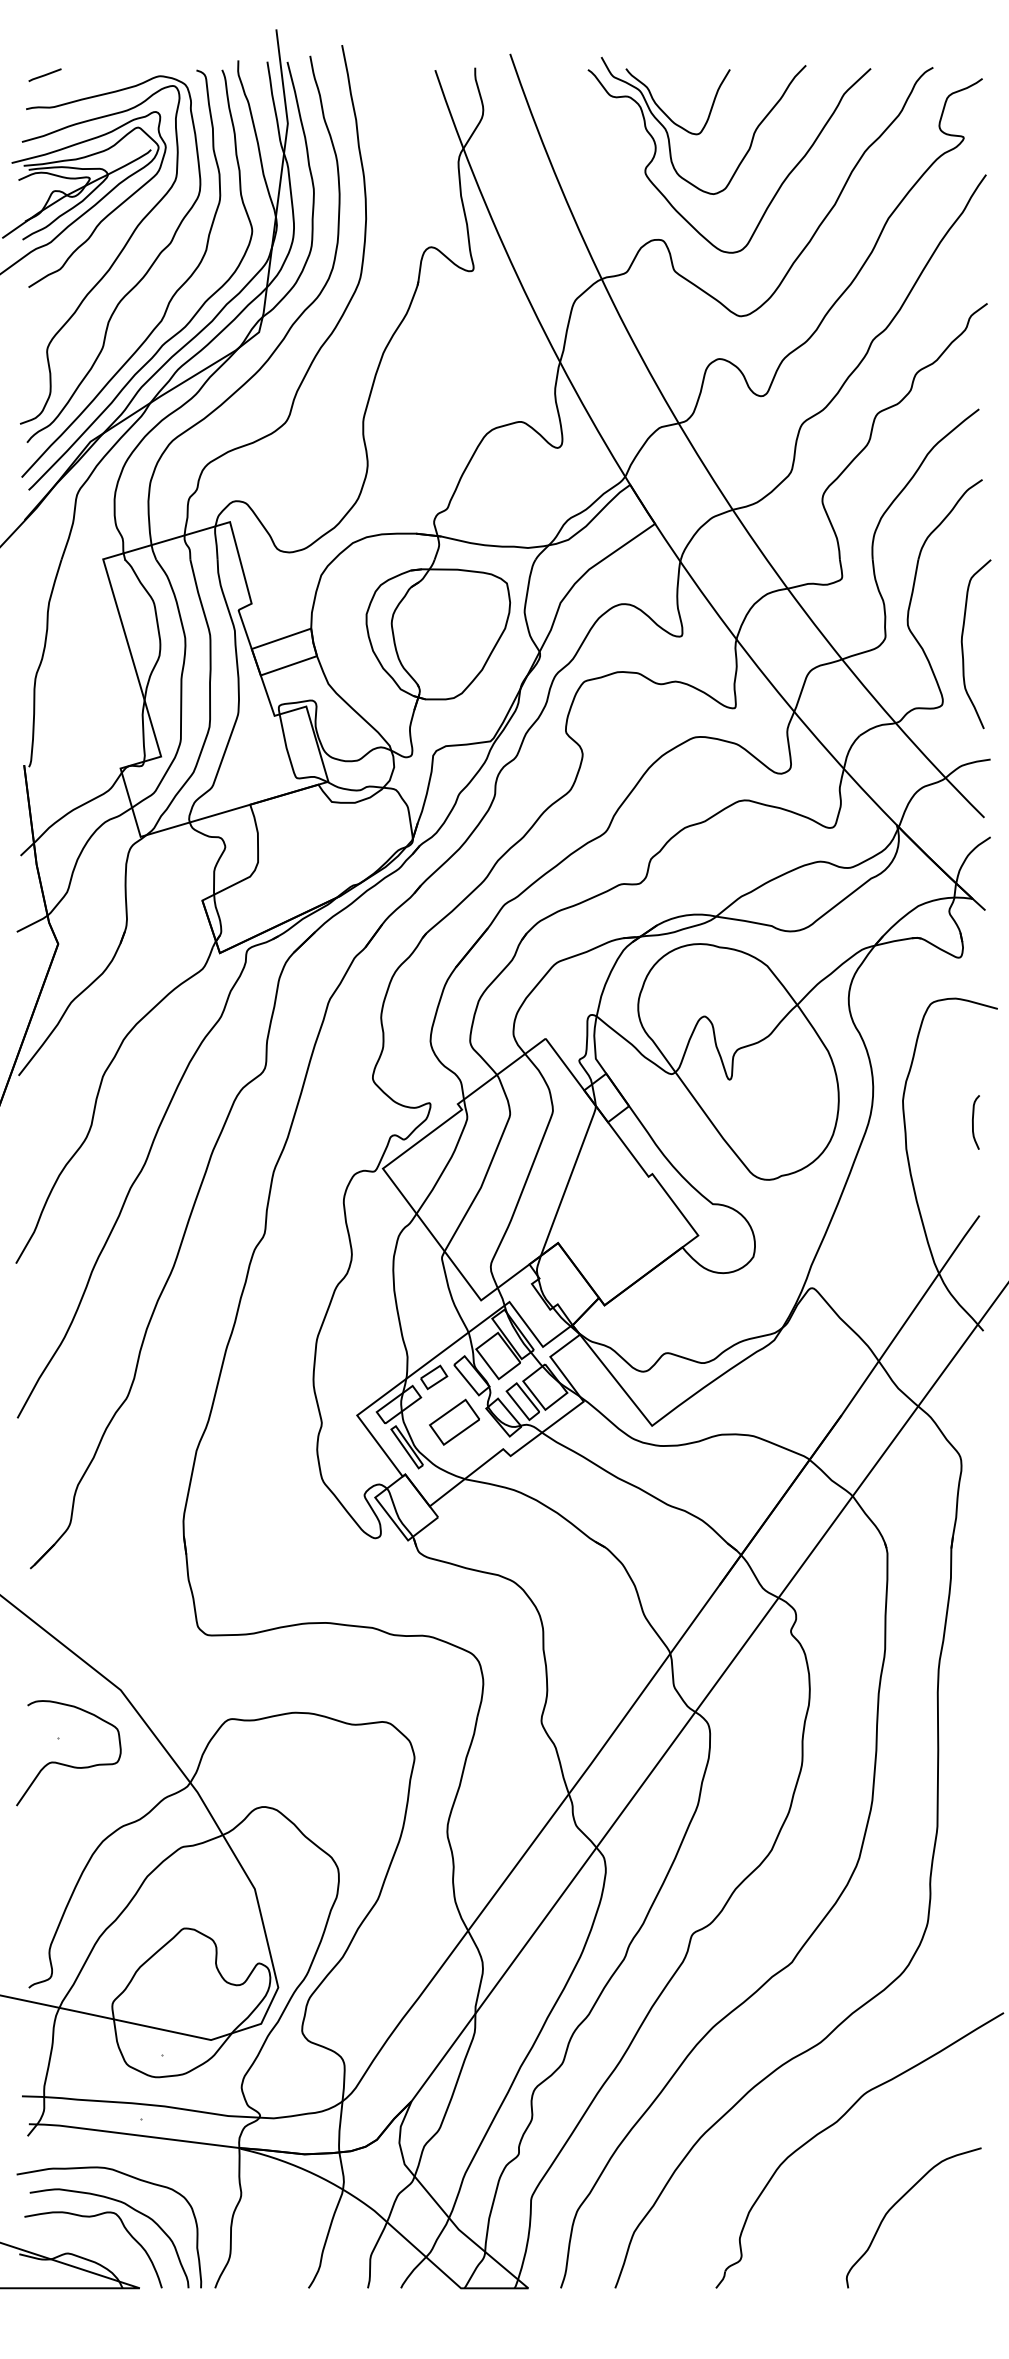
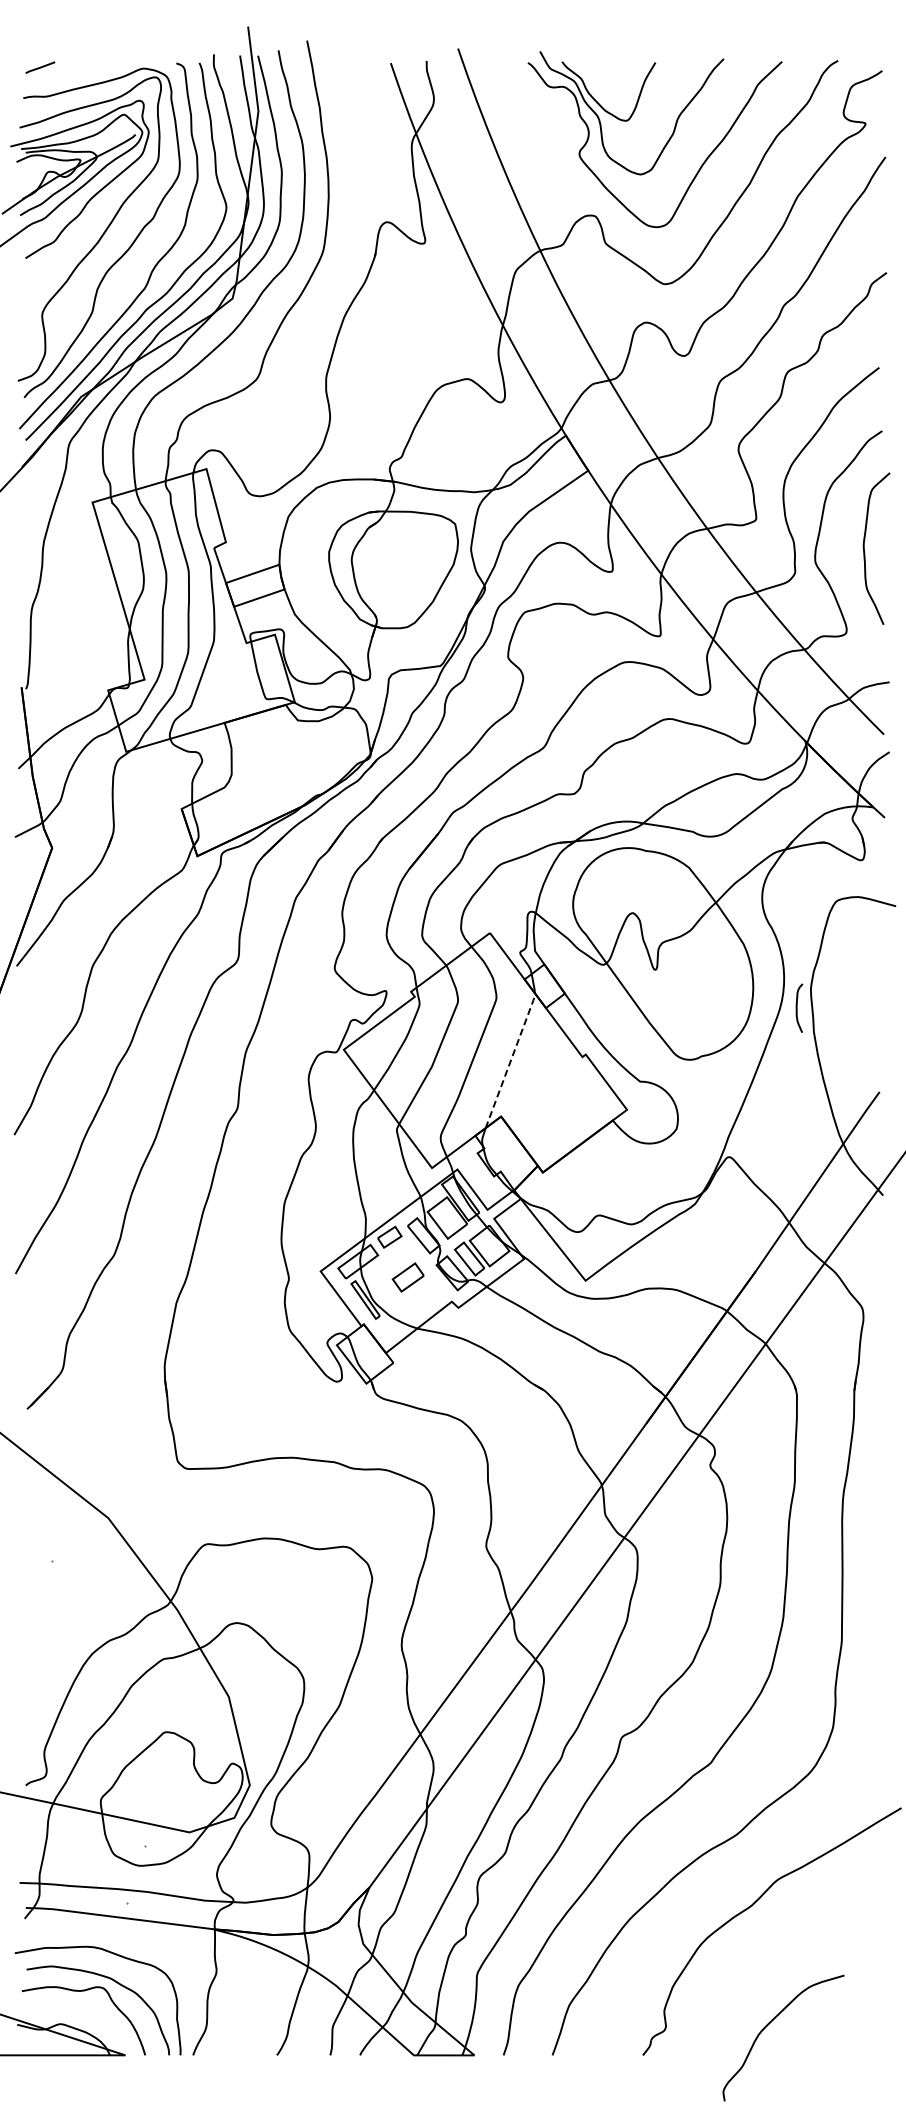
curve: (963, 648) -> (865, 552), moved
curve: (973, 1121) -> (797, 1007), moved
line: (569, 1179) -> (511, 1059), solid -> dashed
part: (454, 1422) -> (408, 1277), size x0.7
curve: (66, 1764) -> (59, 1584), removed
curve: (899, 2201) -> (770, 2023), moved

